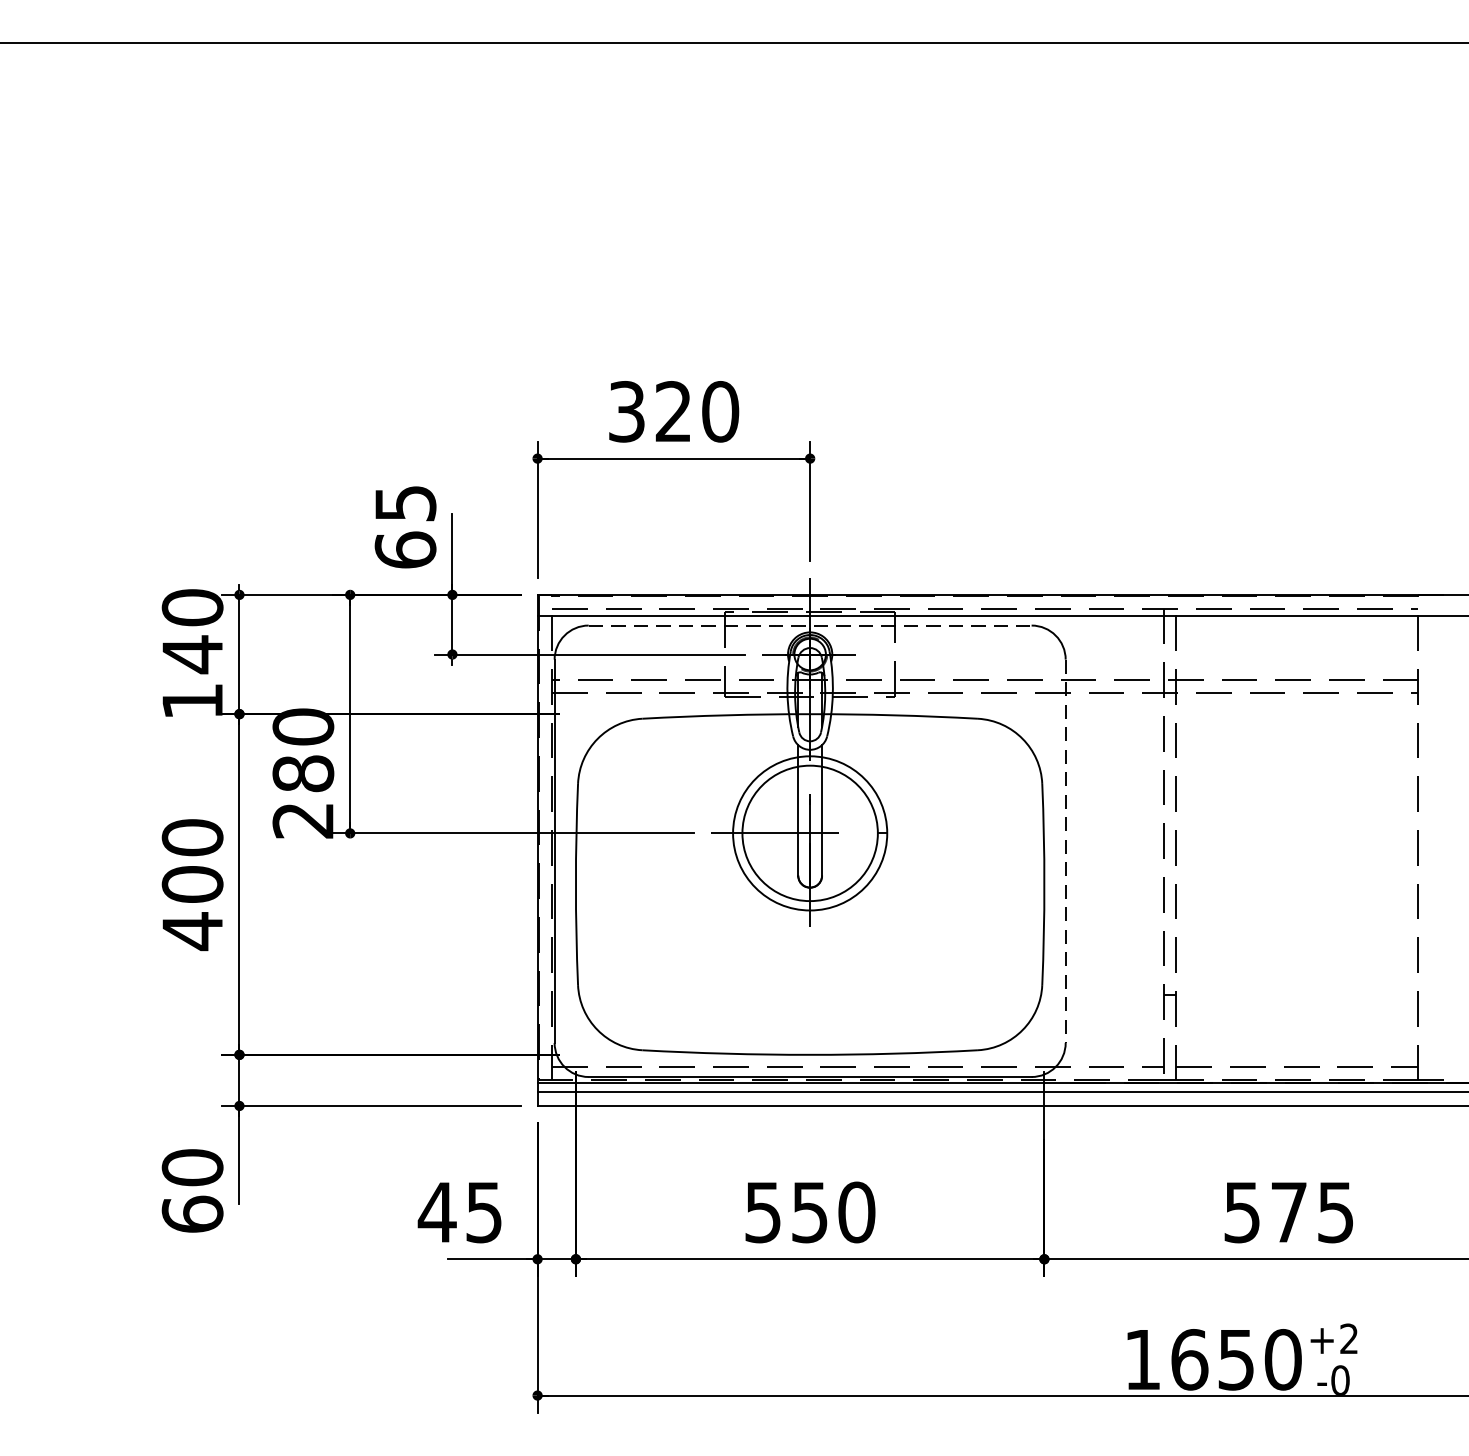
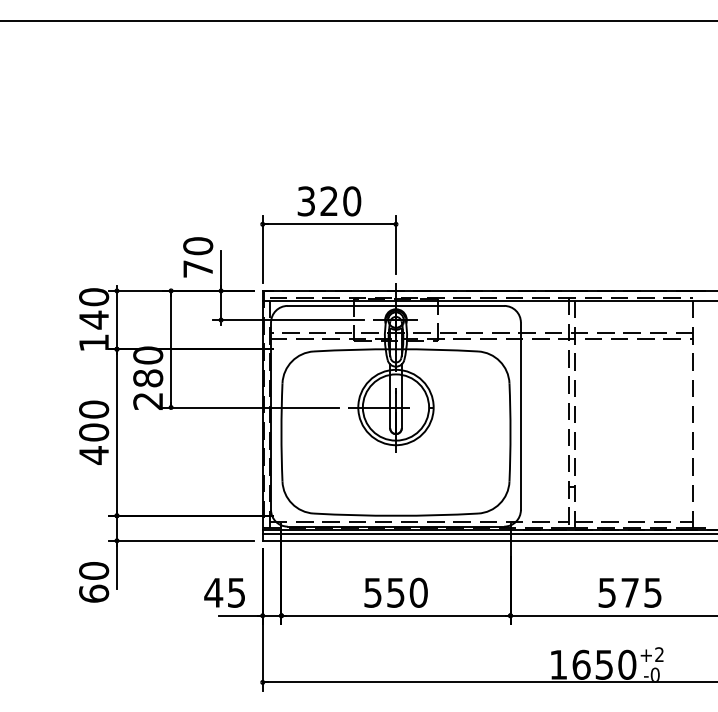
text: (406, 526) -> (198, 257), 65 -> 70
line: (811, 624) -> (396, 305), dashed -> solid
line: (1064, 851) -> (520, 416), dashed -> solid

